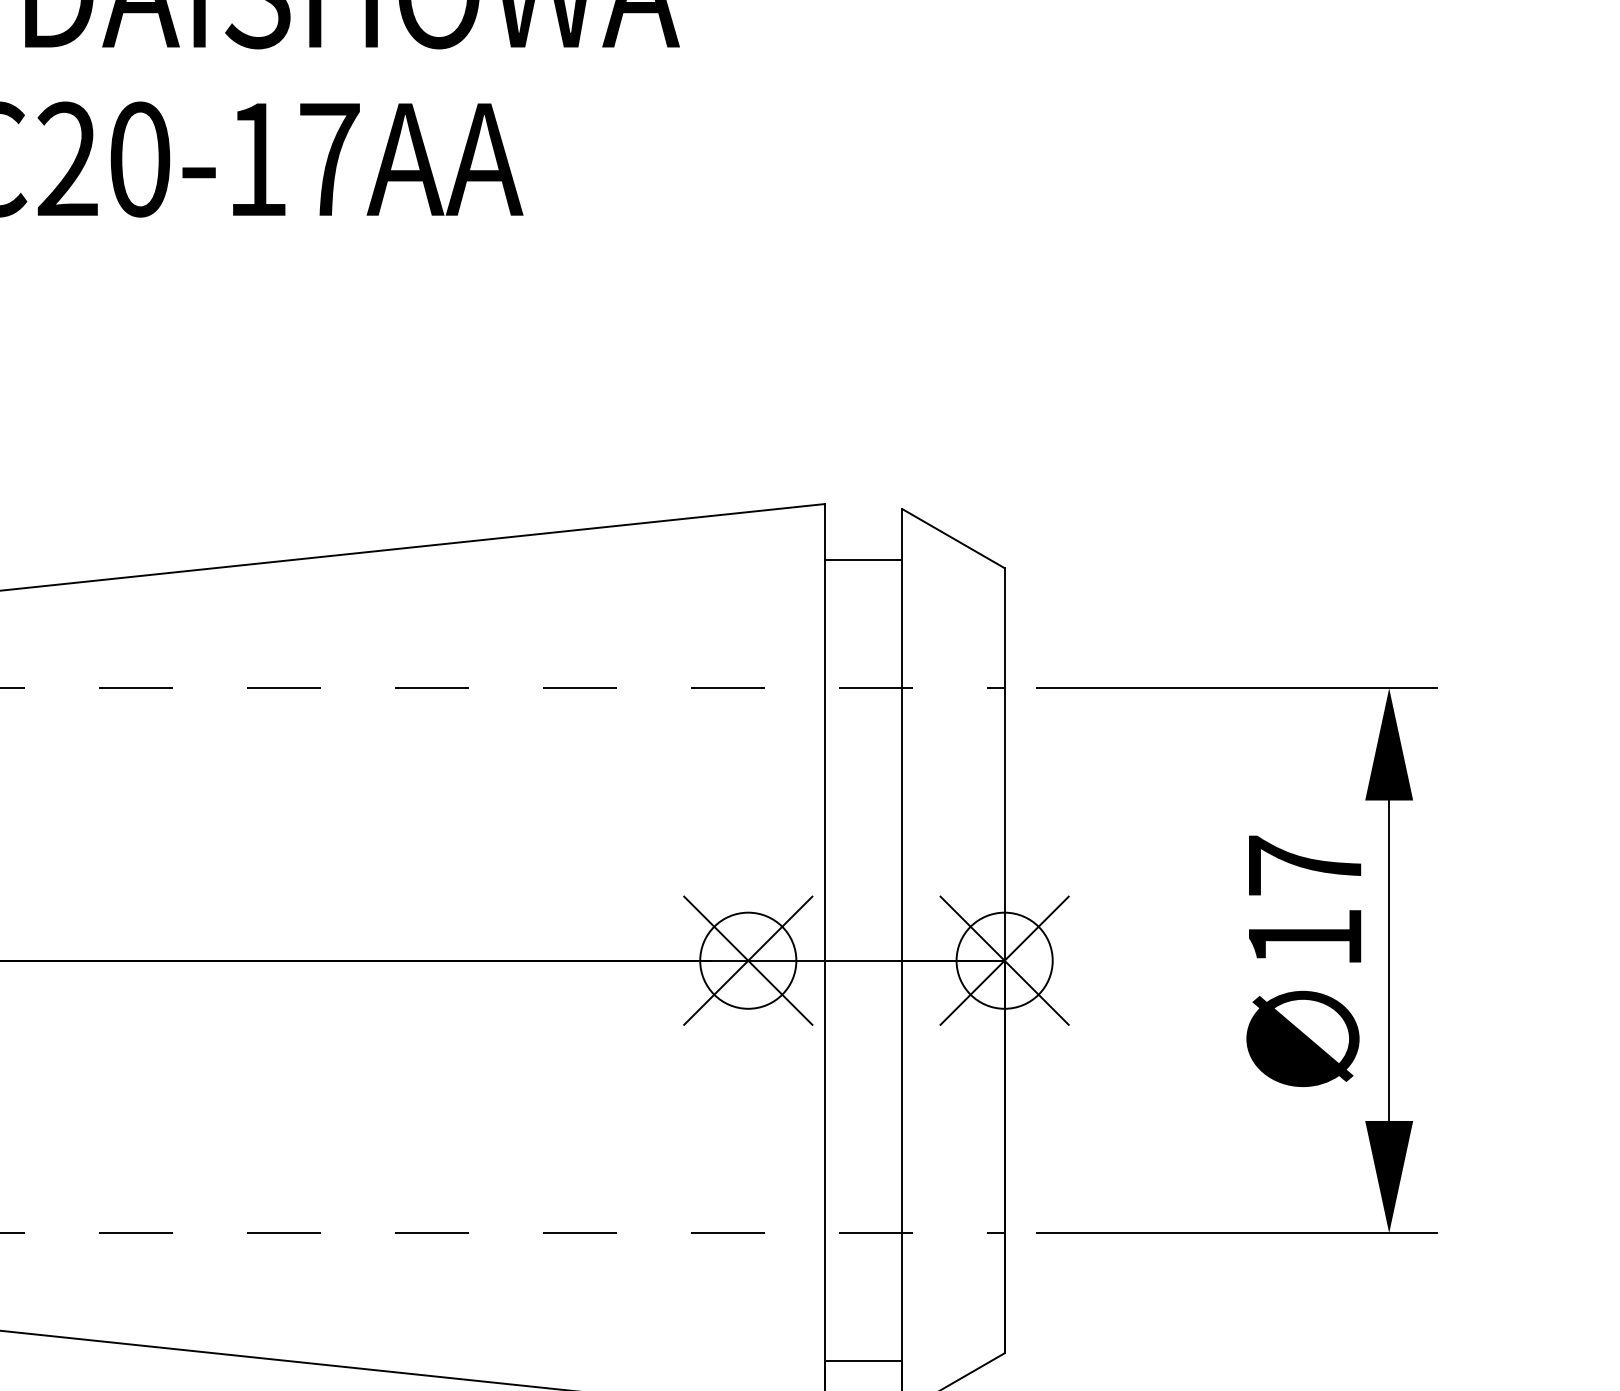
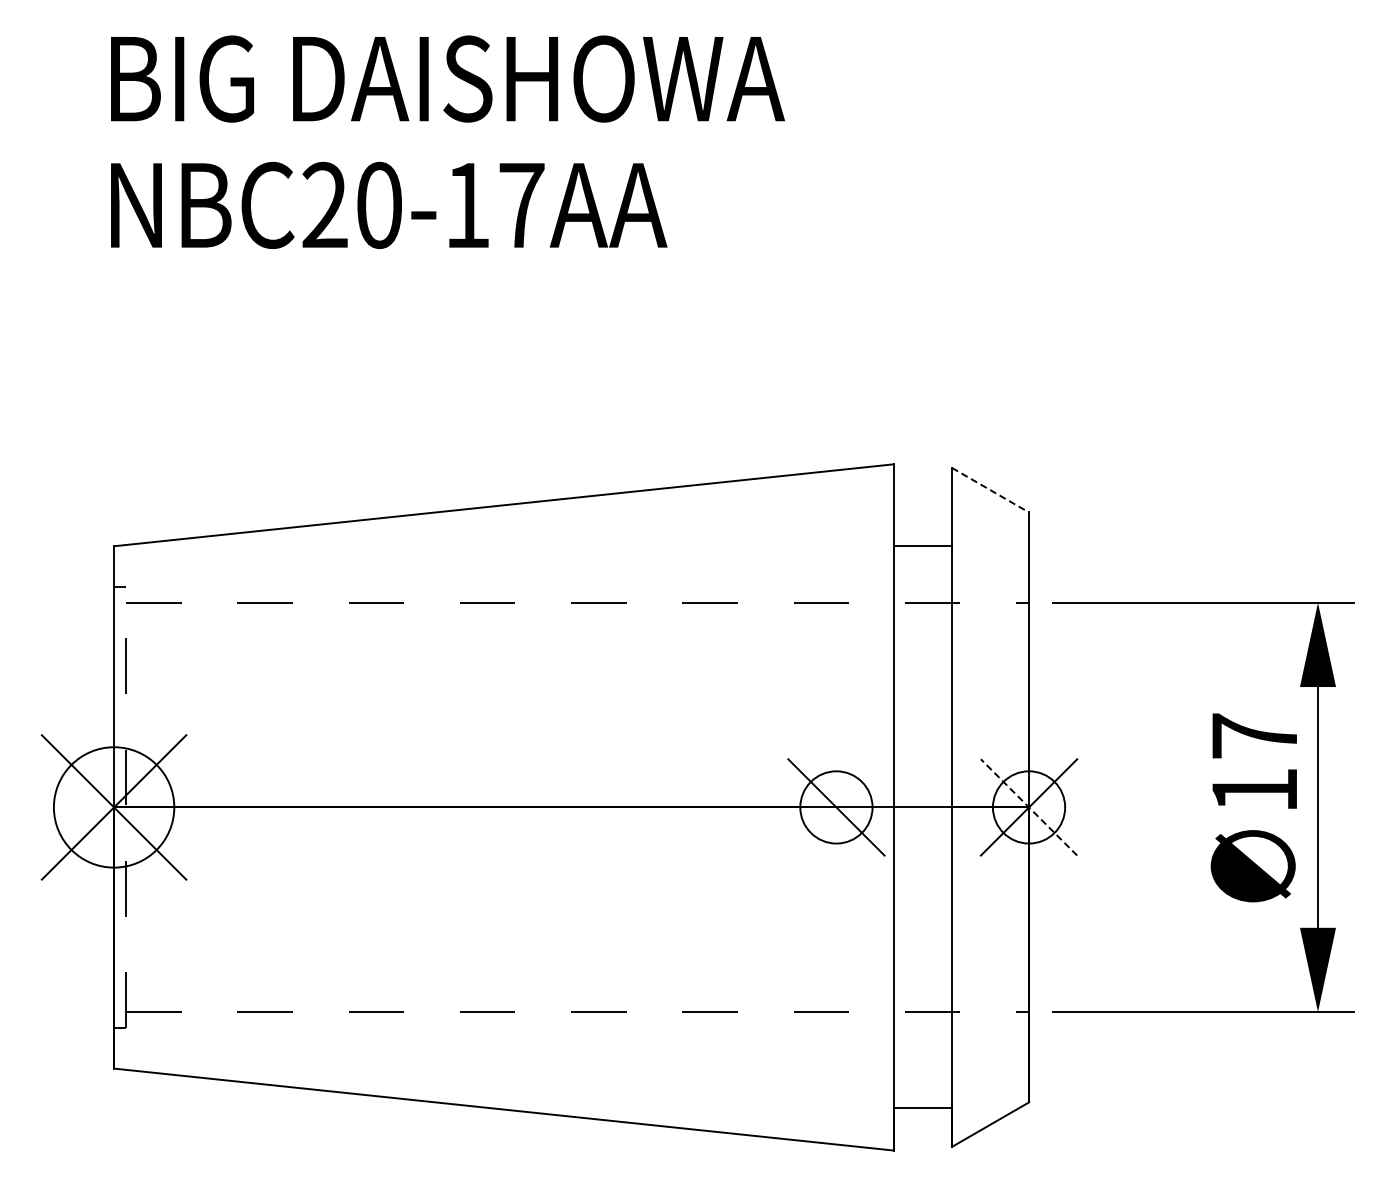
line: (953, 538) -> (990, 490), solid -> dashed
line: (862, 560) -> (922, 546), moved
line: (748, 960) -> (836, 807), removed
line: (1003, 960) -> (1028, 807), solid -> dashed

